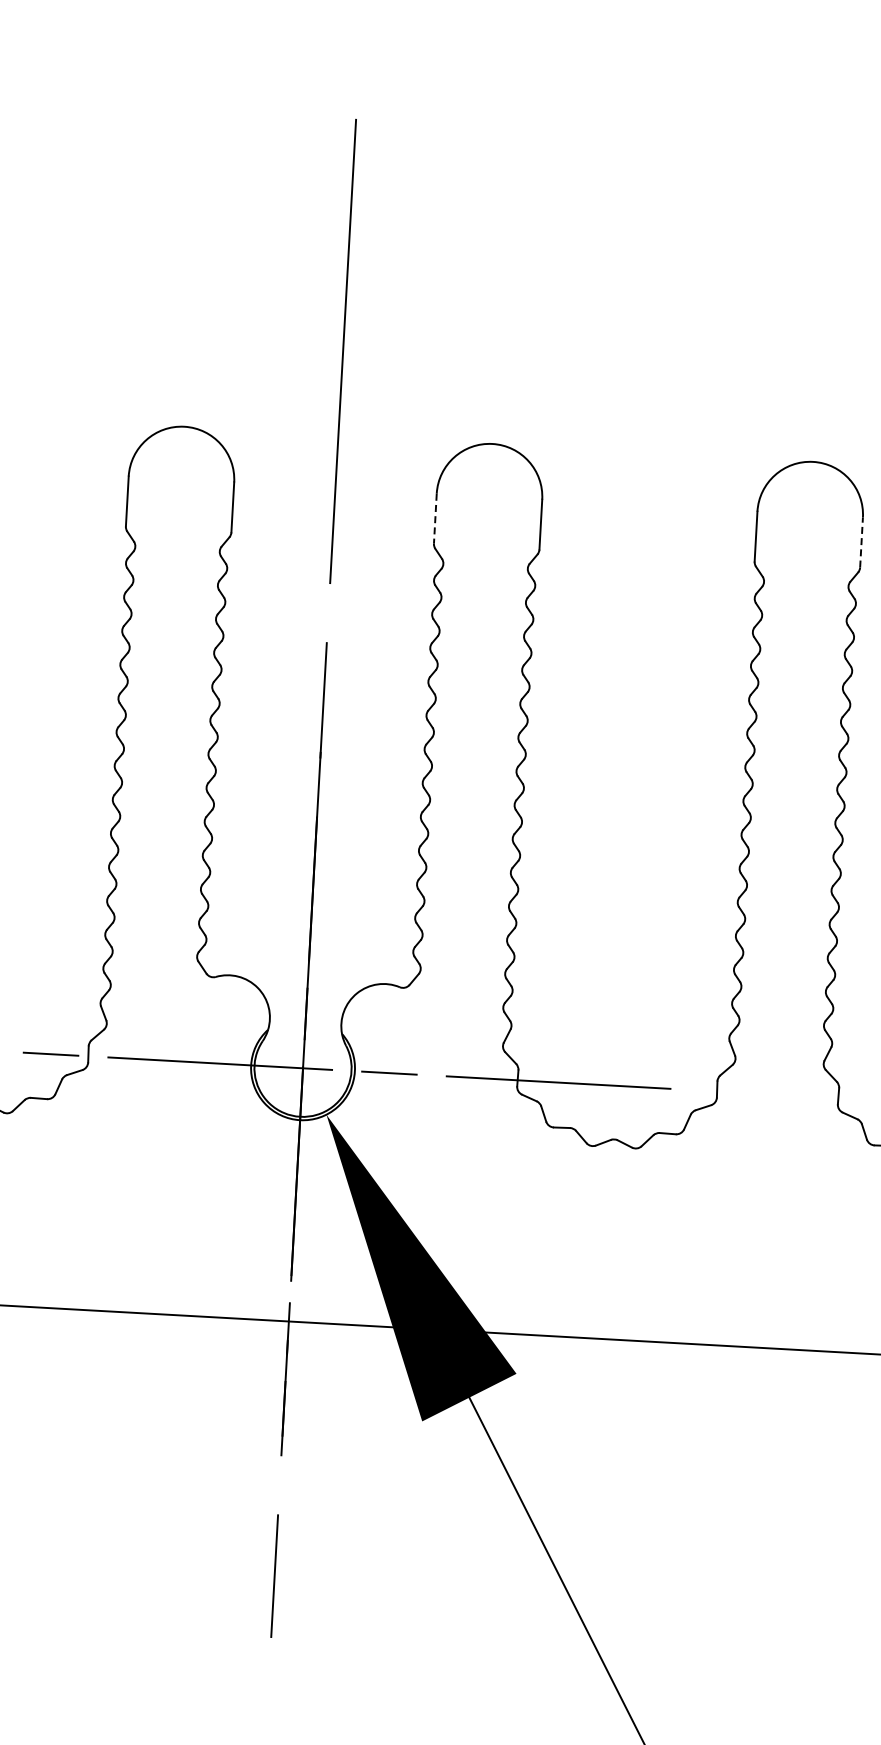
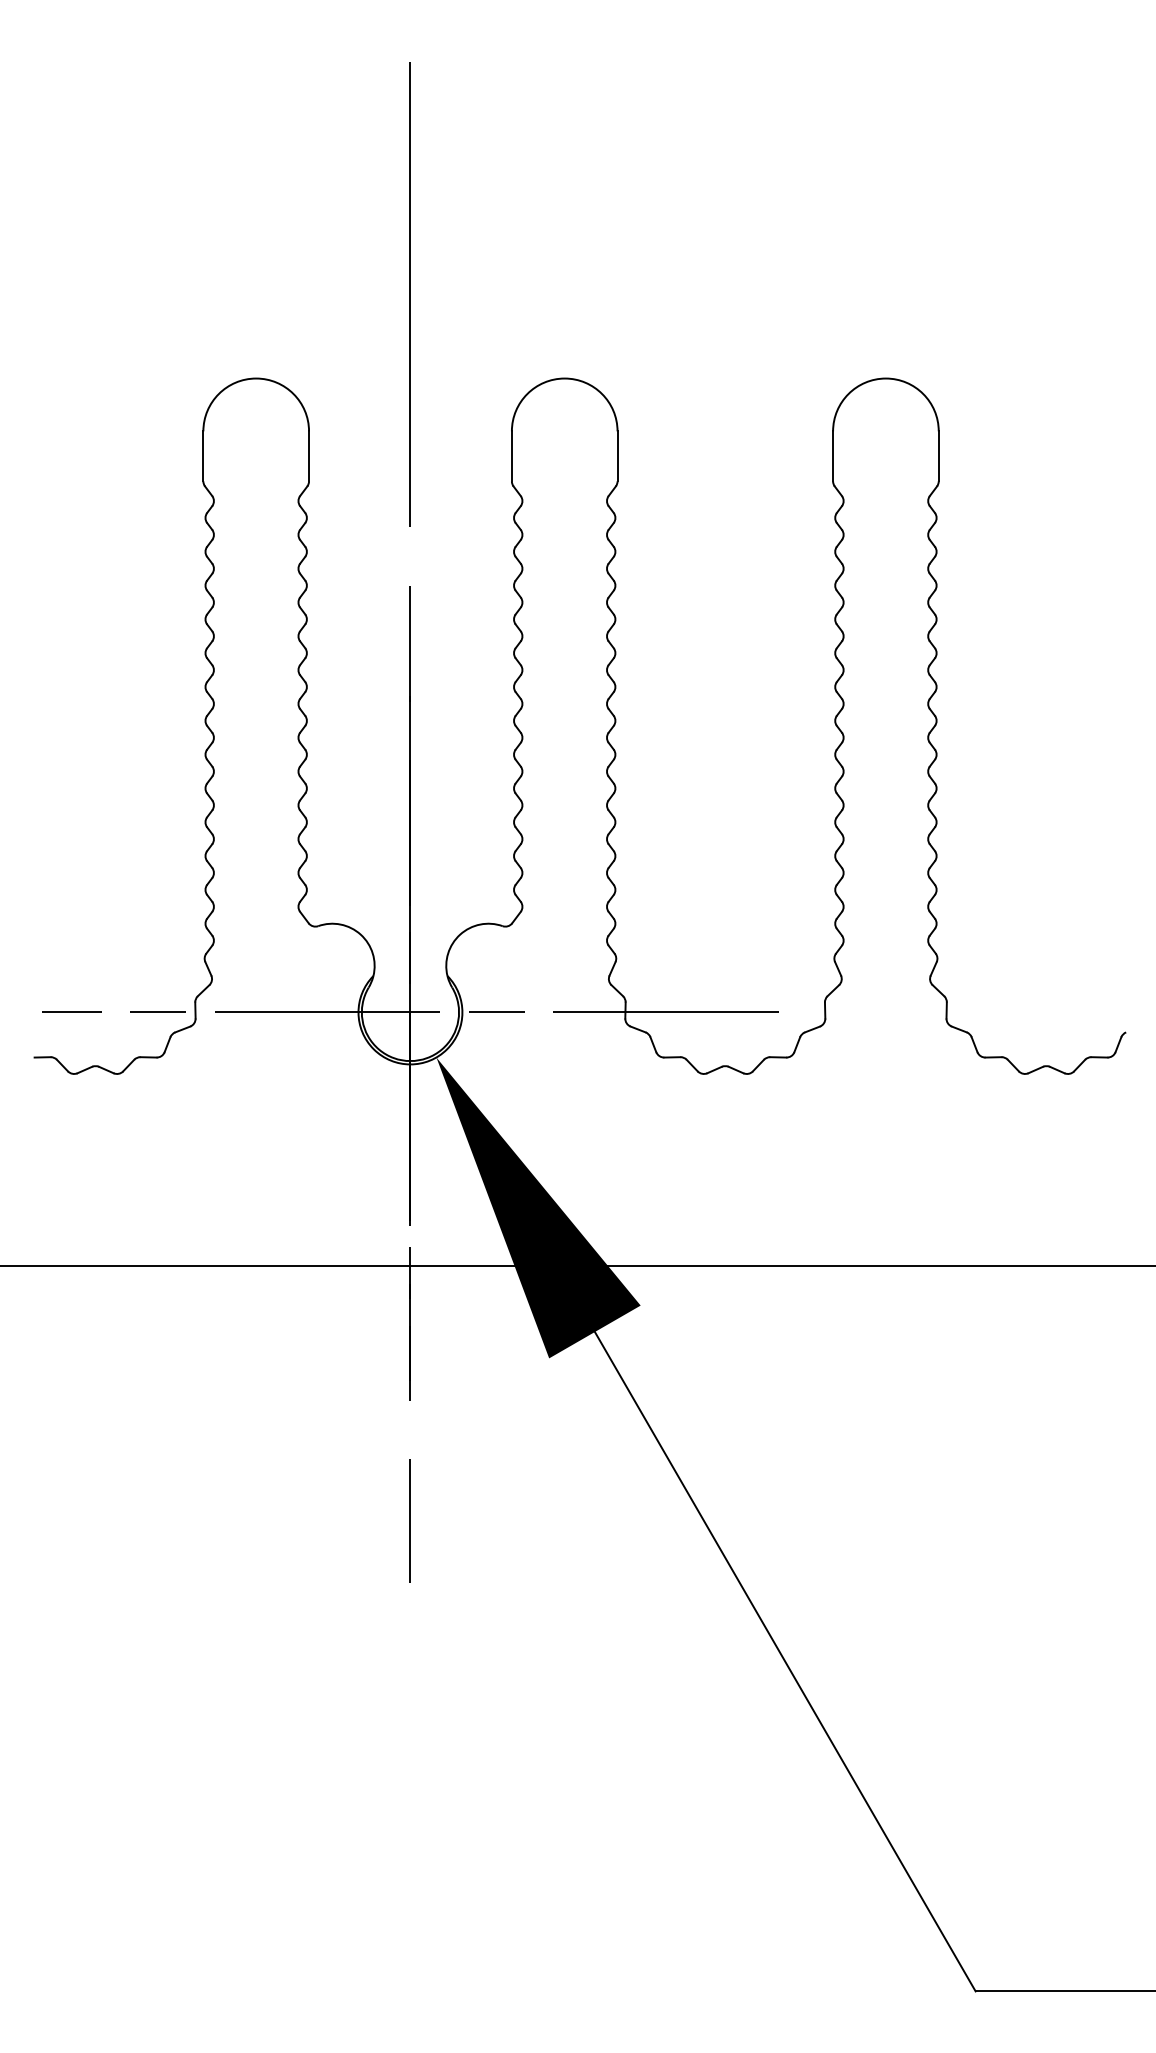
line: (434, 518) -> (511, 456), dashed -> solid
line: (861, 541) -> (938, 455), dashed -> solid

